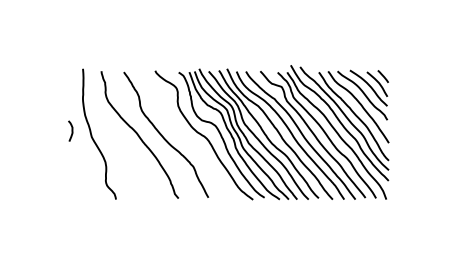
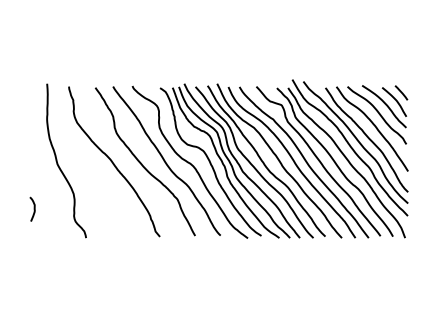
curve: (71, 130) -> (33, 208), moved
curve: (183, 134) -> (165, 161), added

